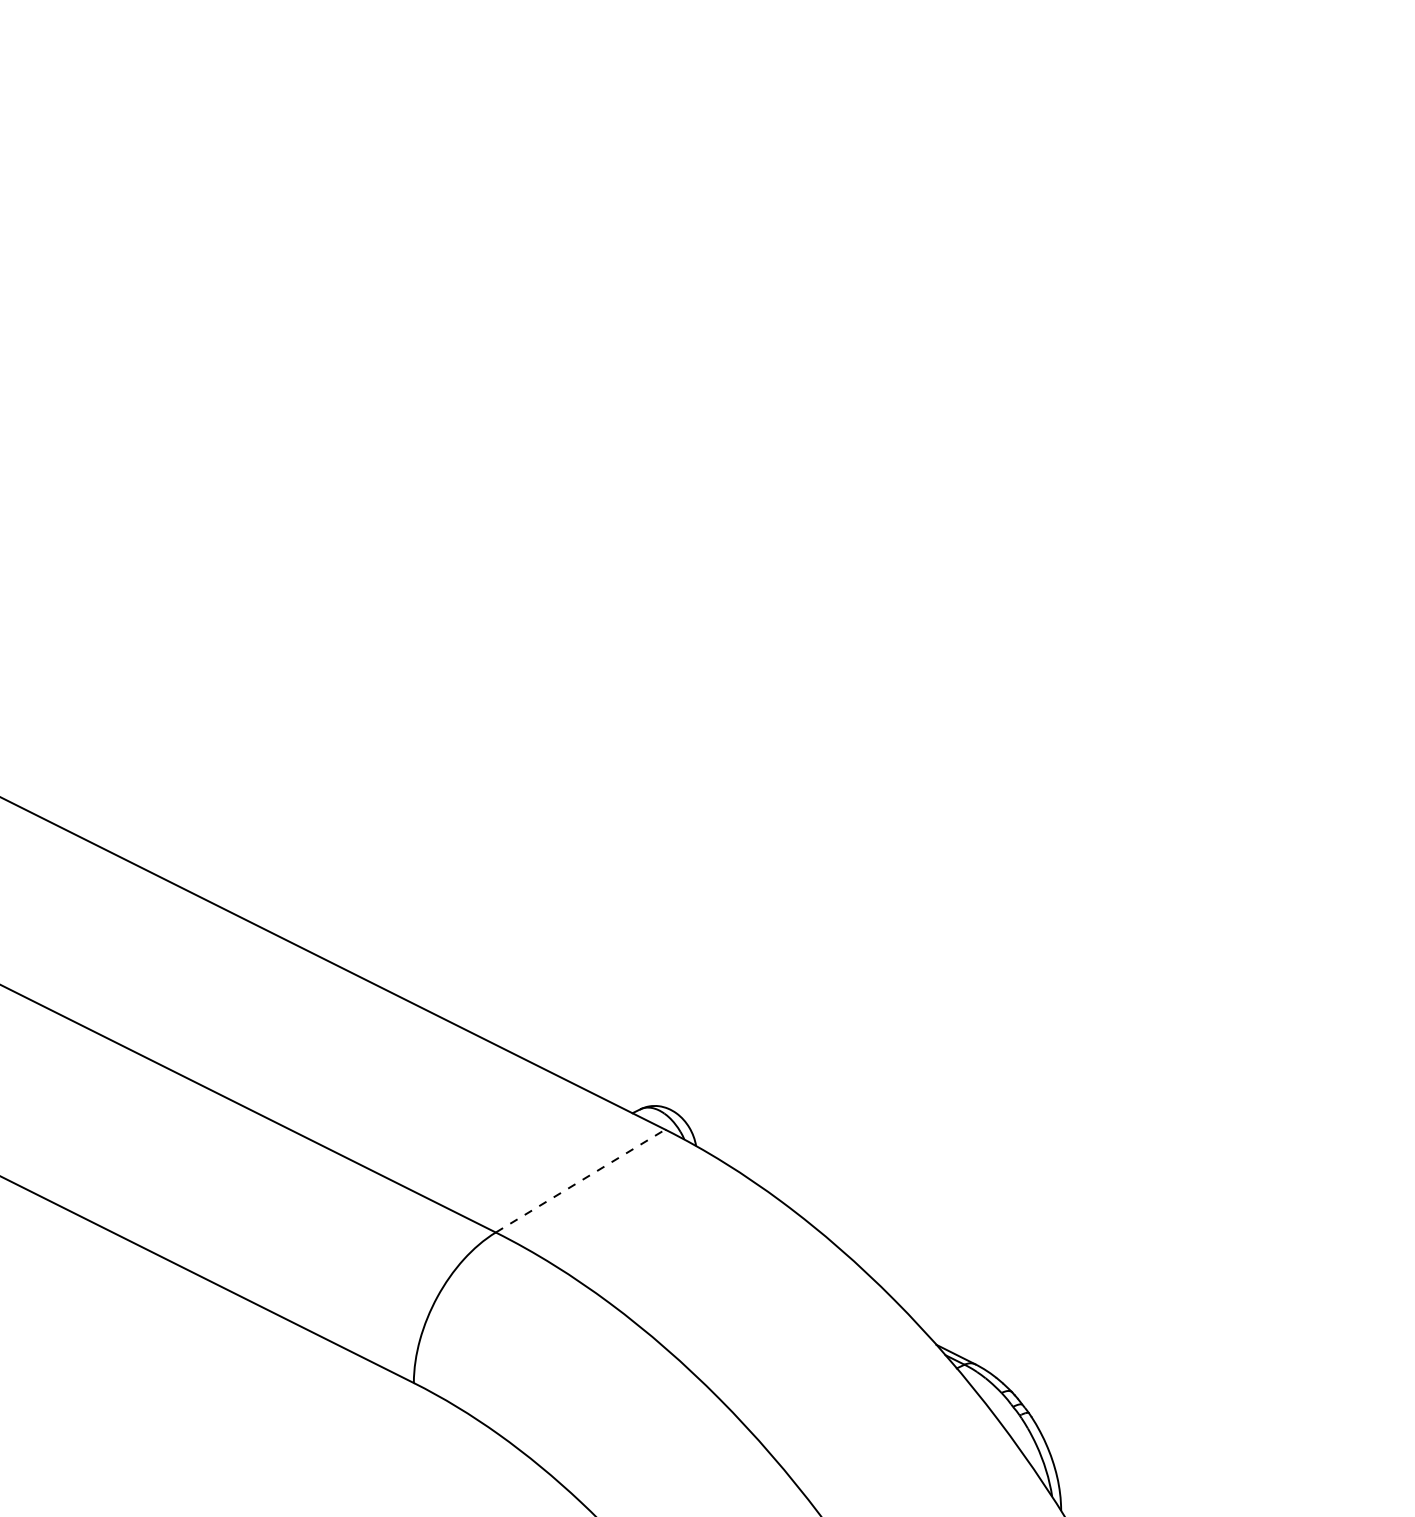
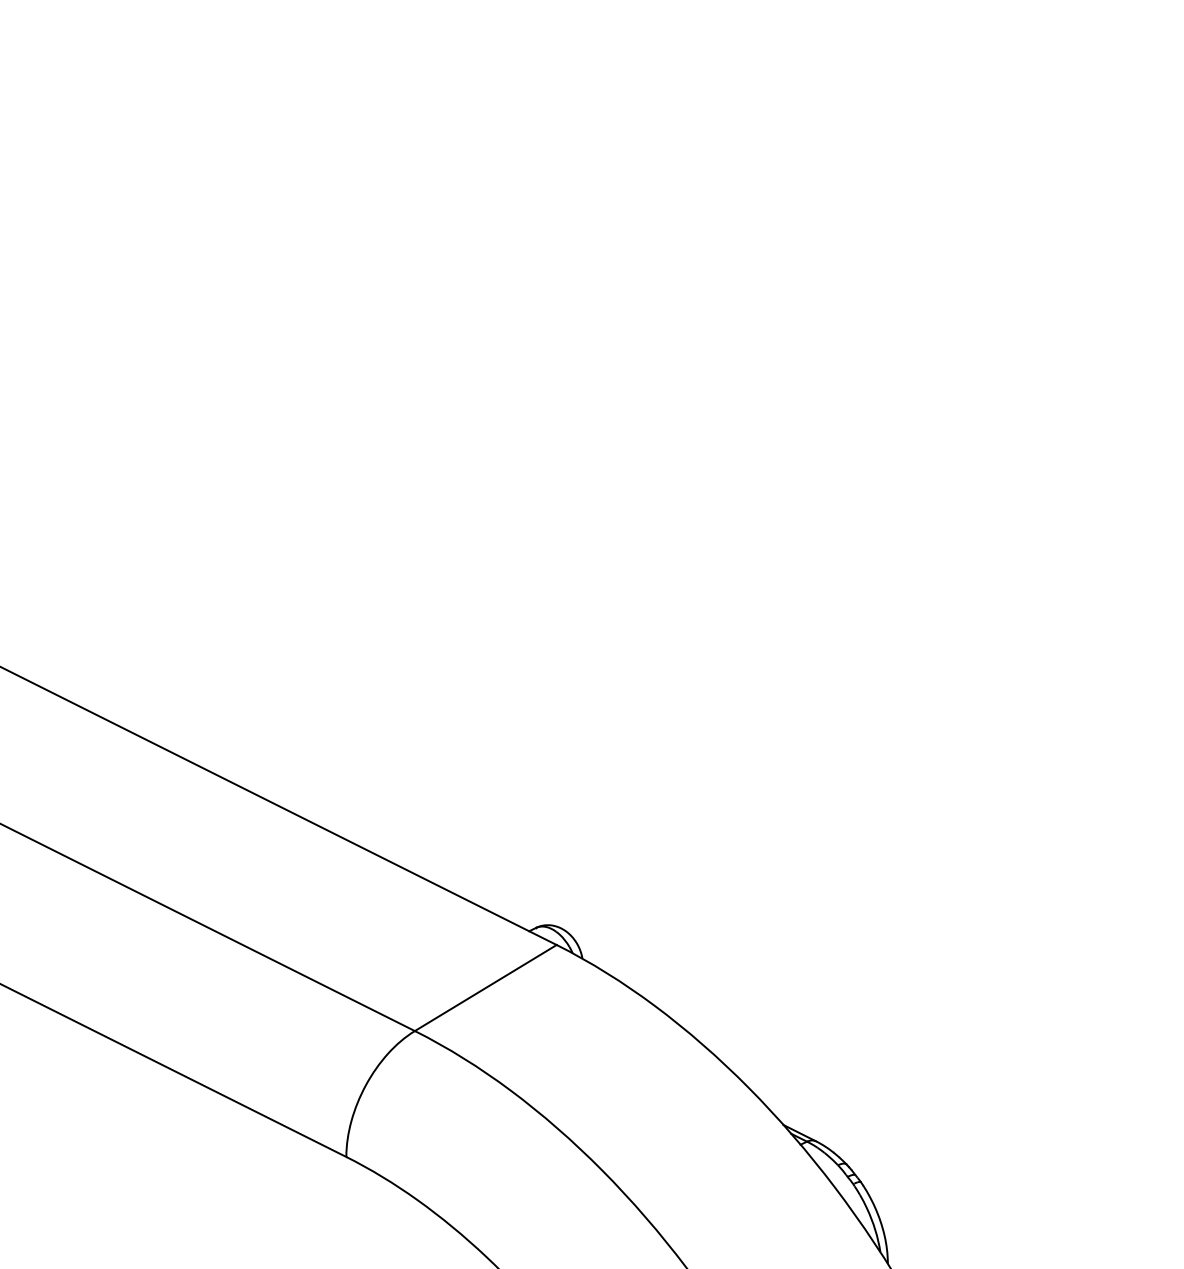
line: (580, 1180) -> (485, 987), dashed -> solid

